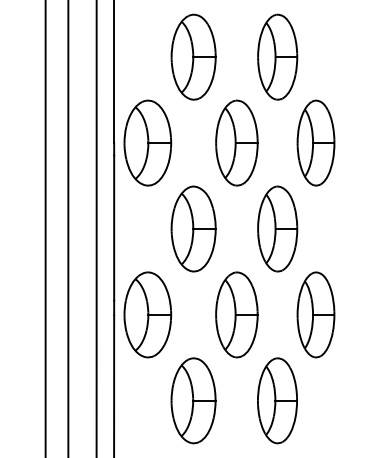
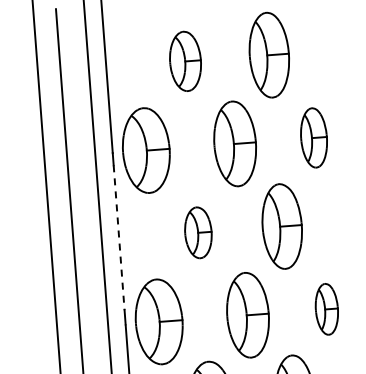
part: (193, 56) -> (185, 60), size x0.7
part: (315, 142) -> (313, 137), size x0.7
line: (114, 228) -> (119, 238), solid -> dashed
part: (193, 228) -> (198, 232), size x0.6
part: (315, 314) -> (326, 308), size x0.6

